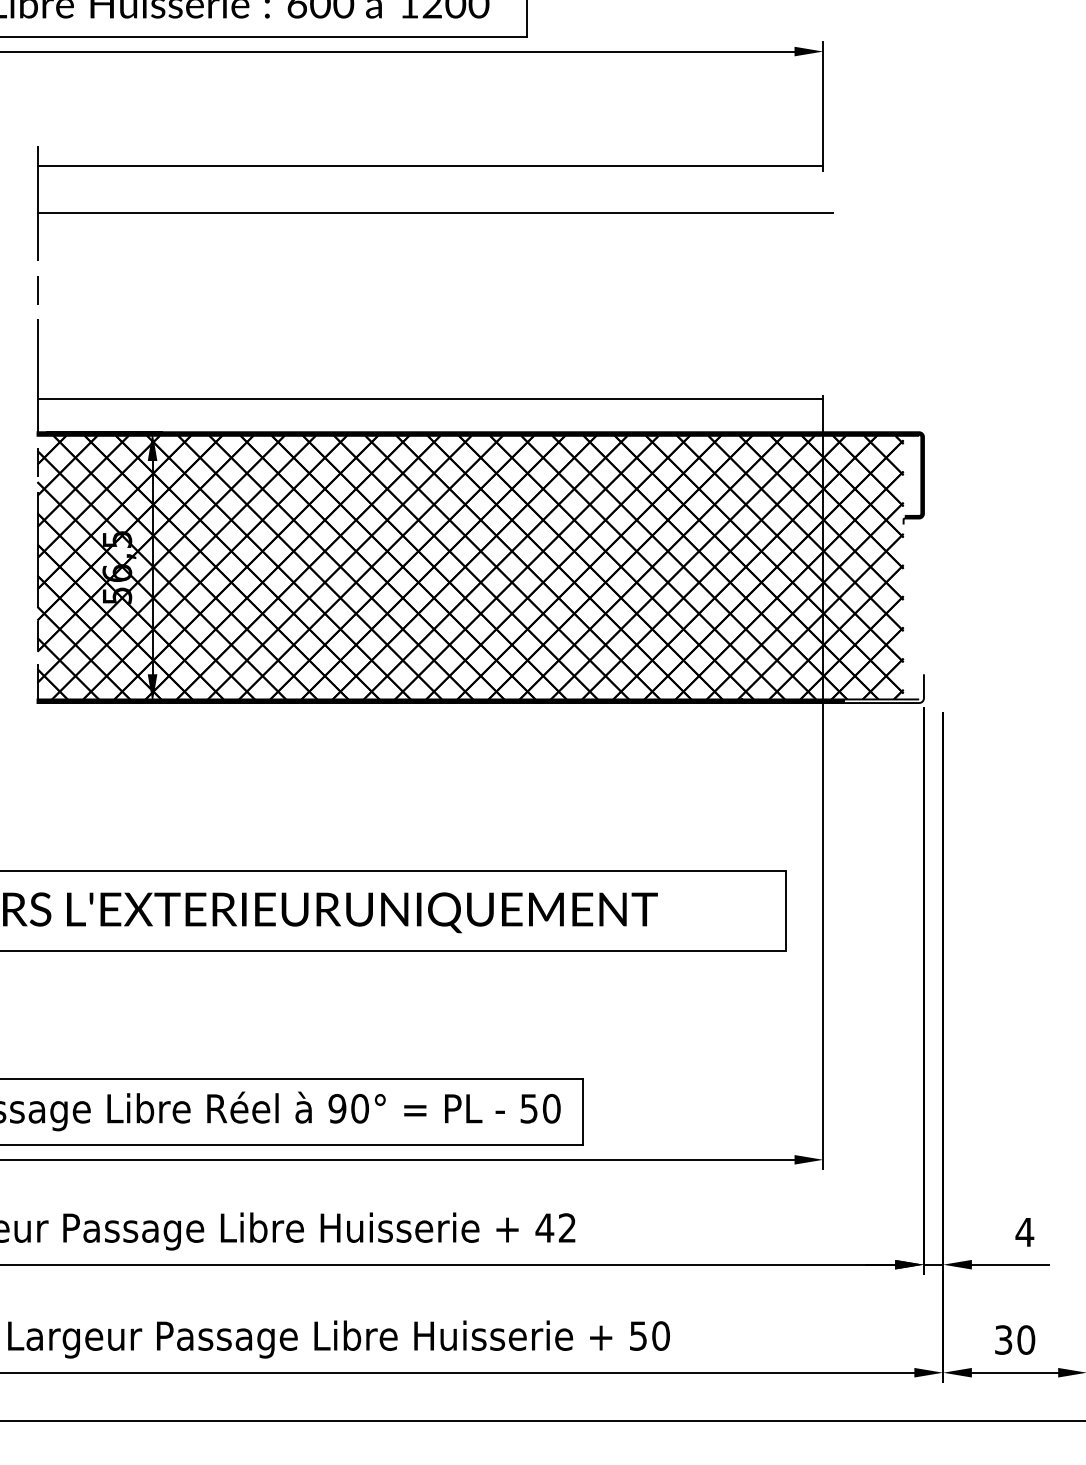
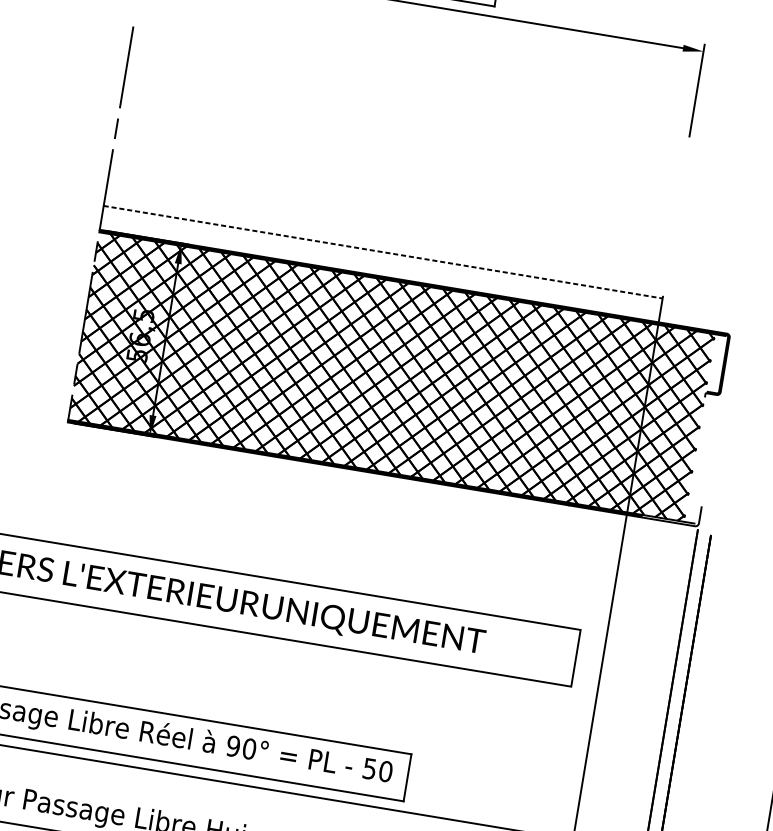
line: (430, 165) -> (410, 86), removed
line: (434, 213) -> (407, 120), removed
line: (430, 398) -> (383, 252), solid -> dashed

